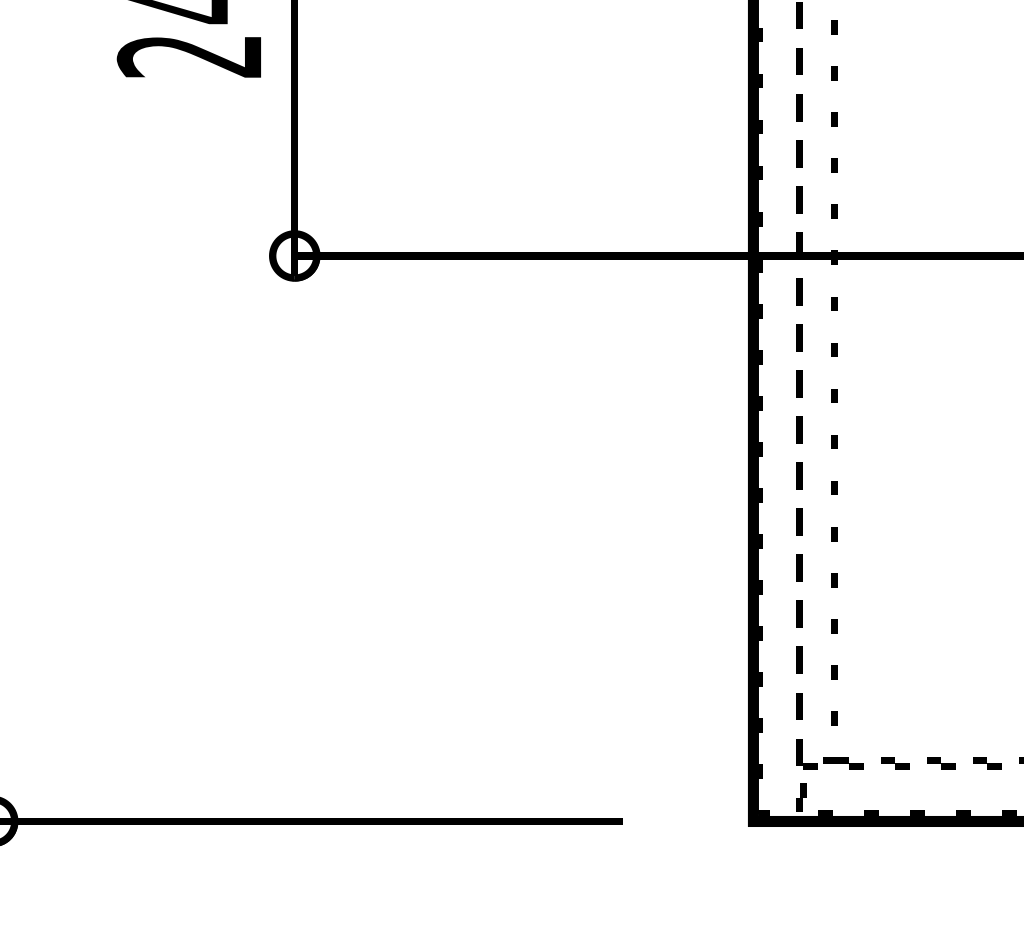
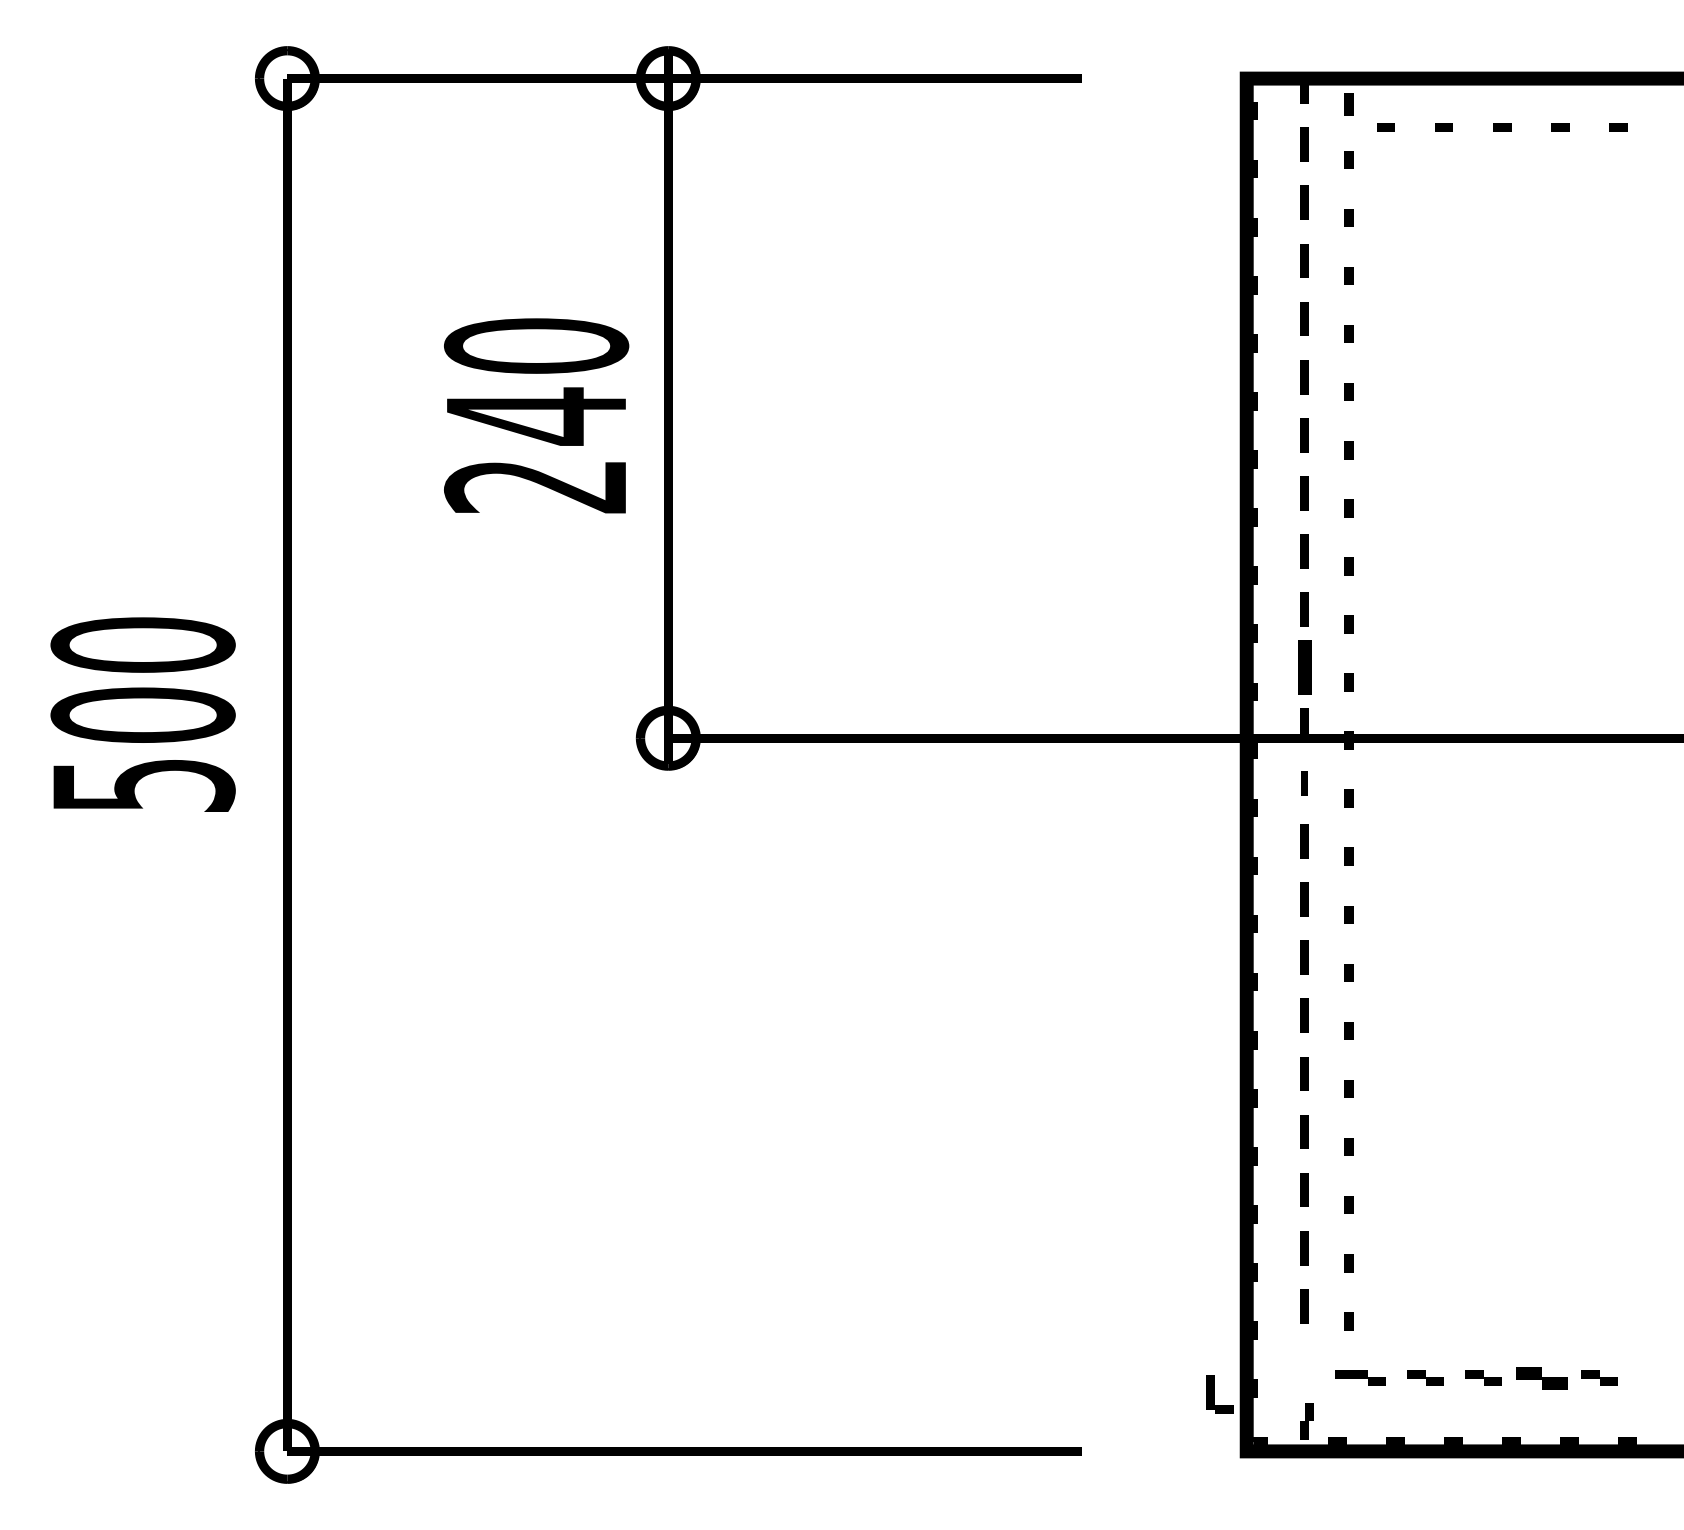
part: (799, 199) -> (1304, 667), size x1.6
part: (799, 291) -> (1304, 783), size x0.7
part: (806, 754) -> (1219, 1394), moved
part: (987, 762) -> (1541, 1377), size x1.4

